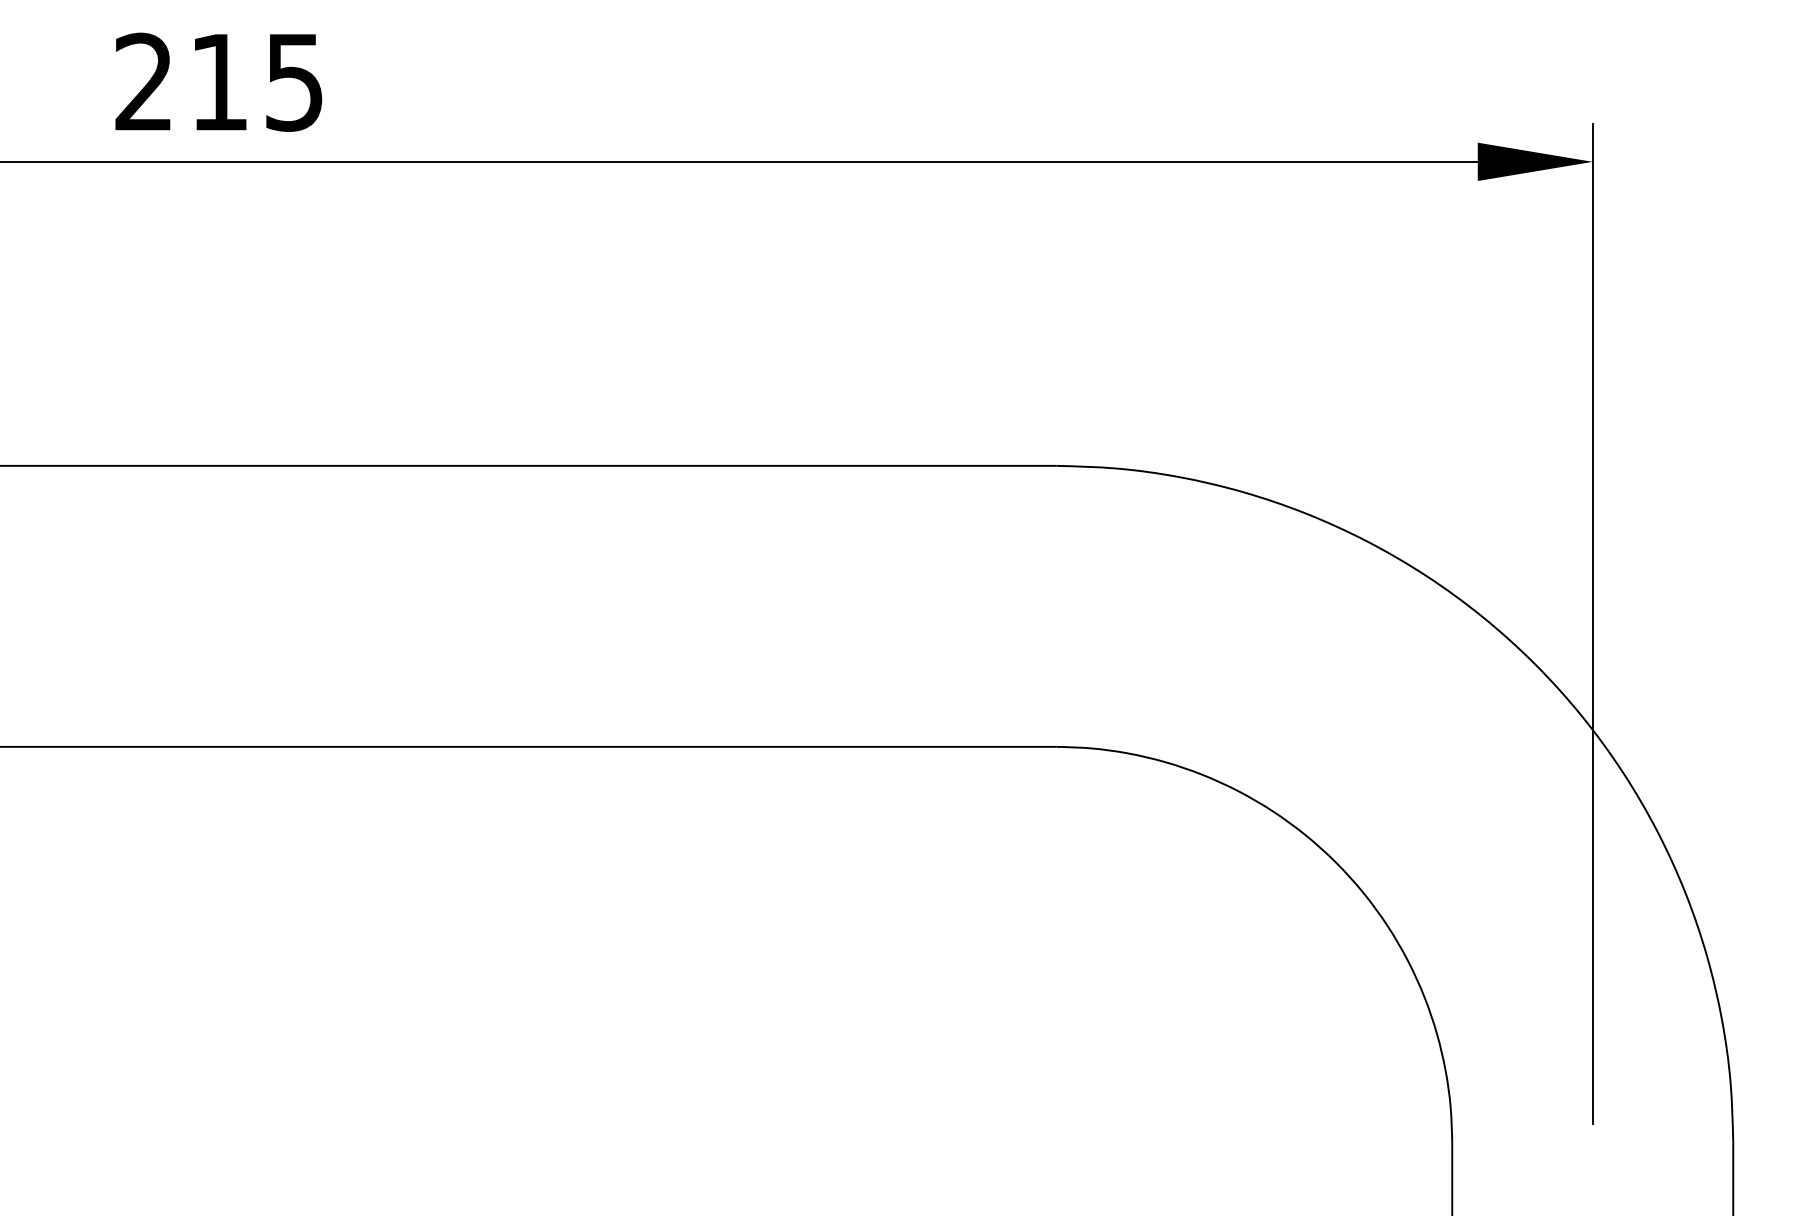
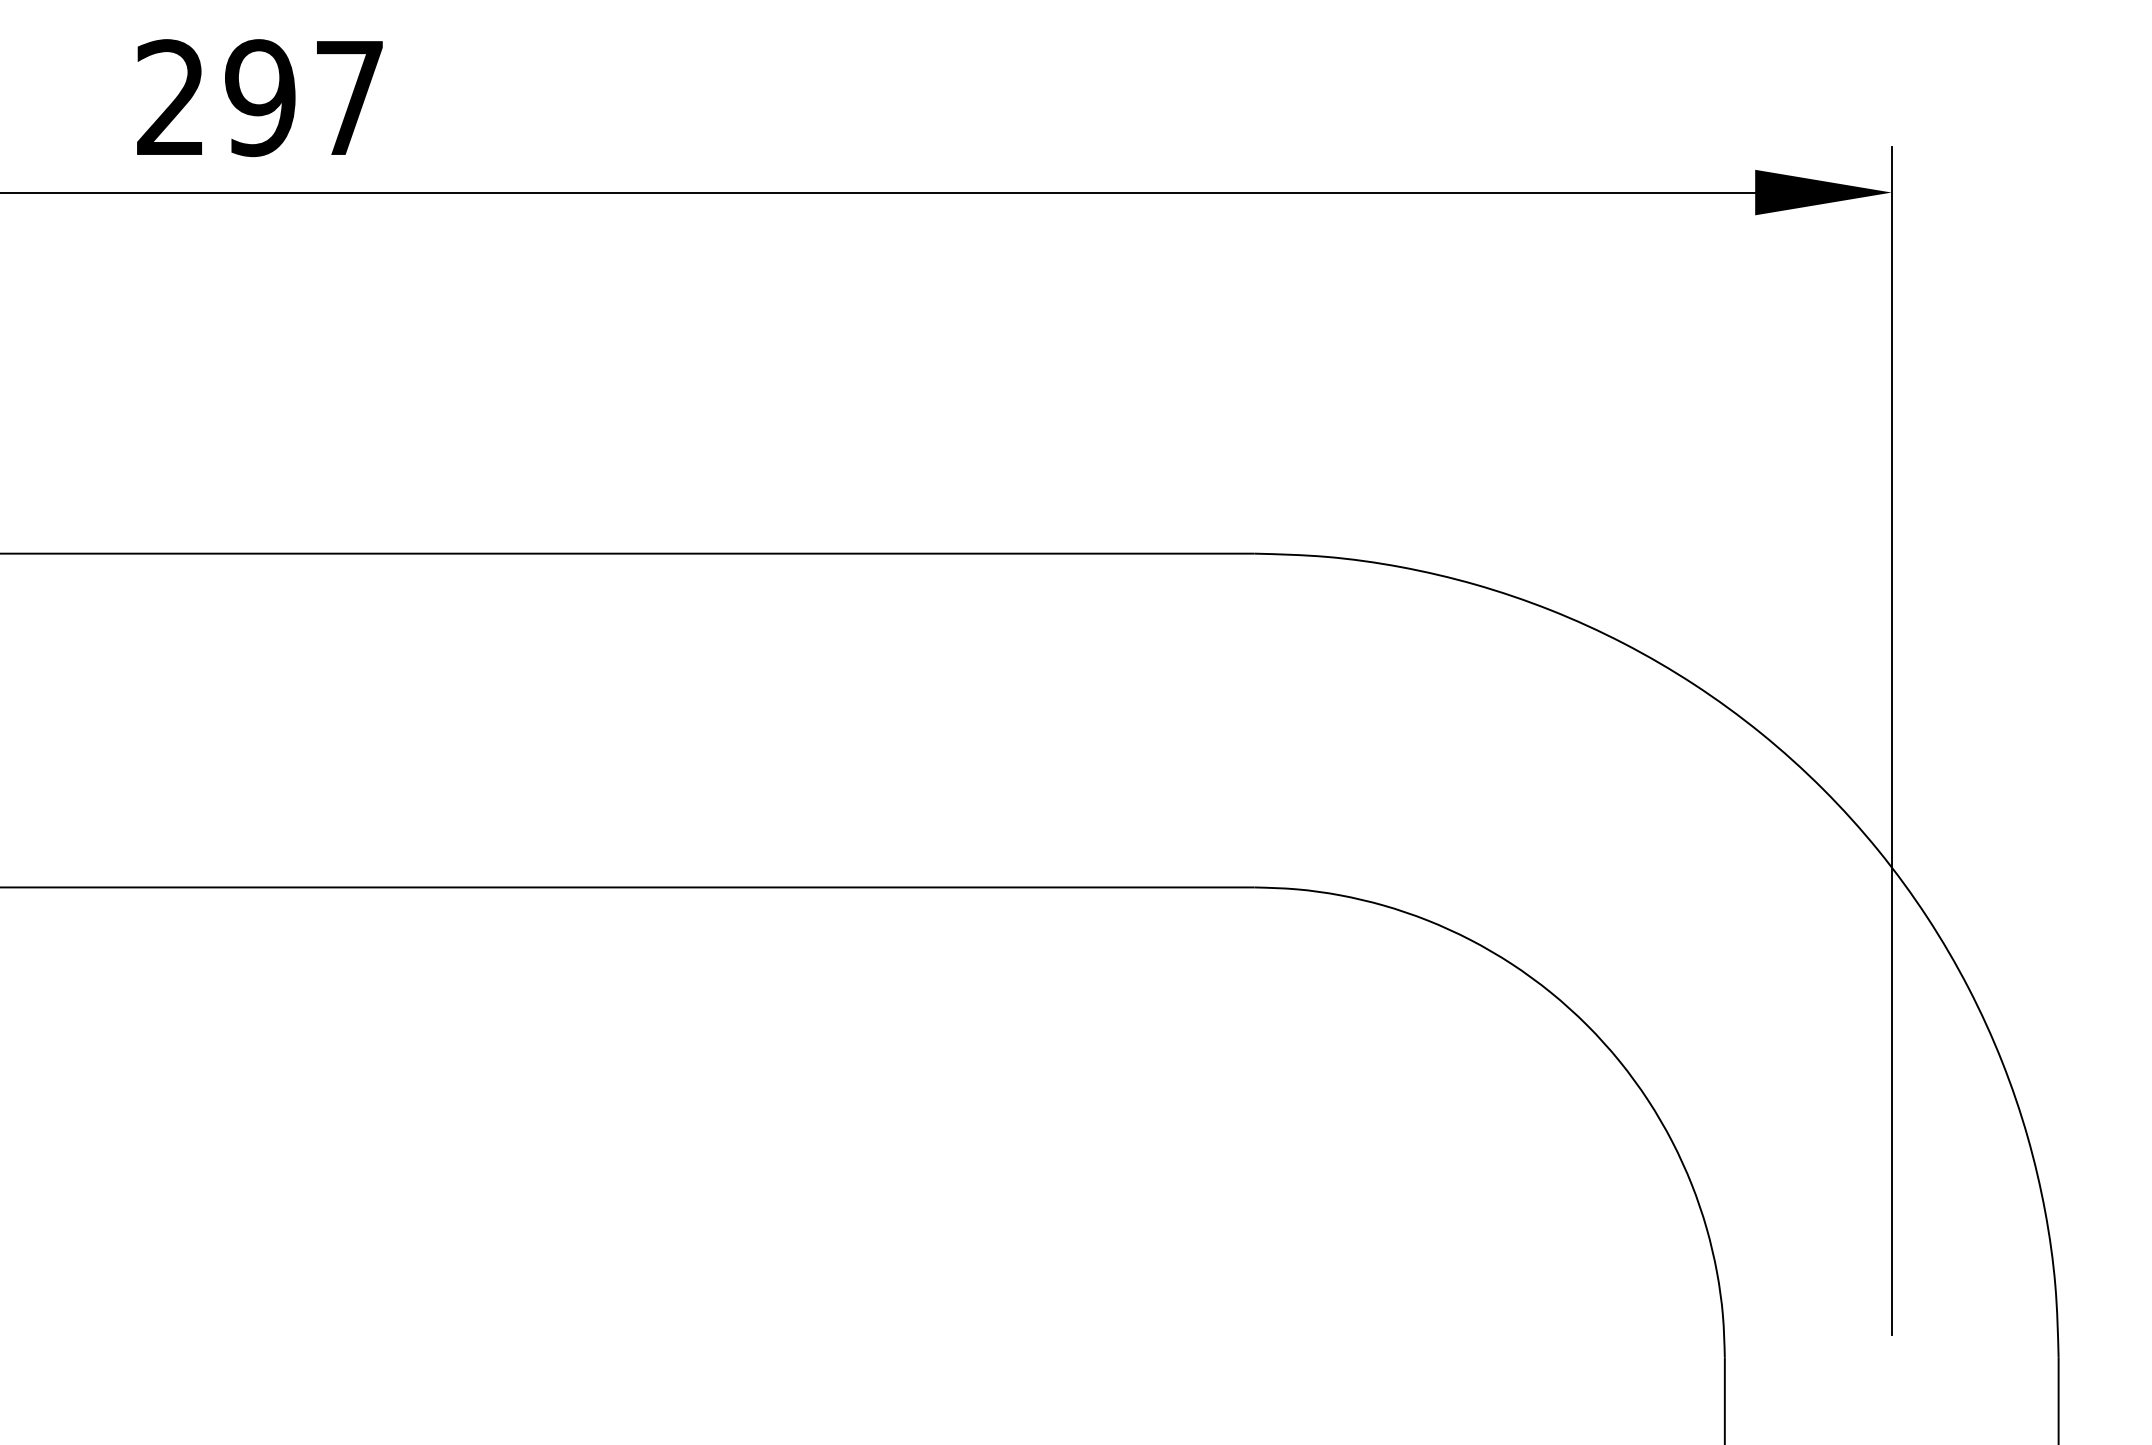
text: (255, 82) -> (303, 98), 215 -> 297

